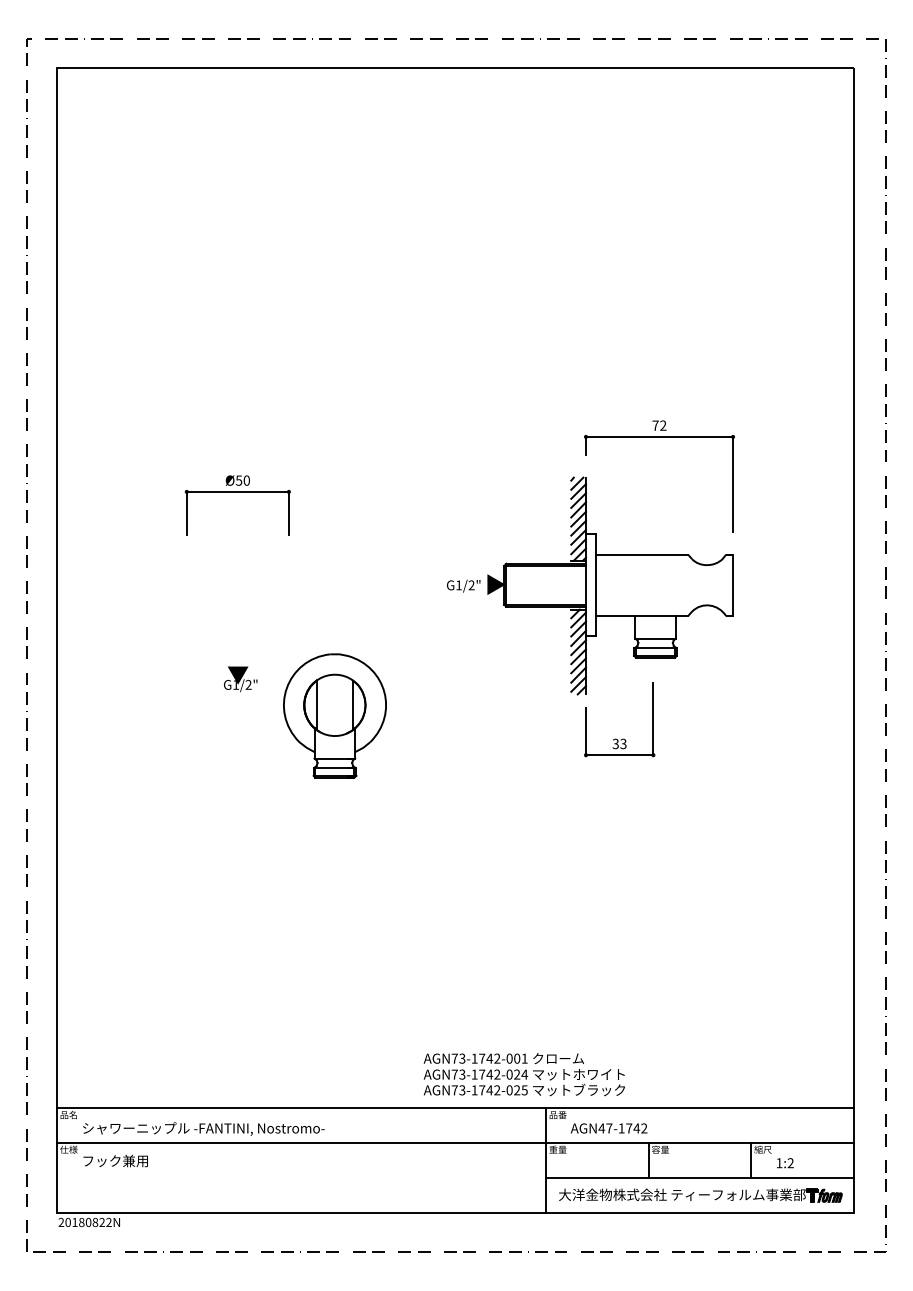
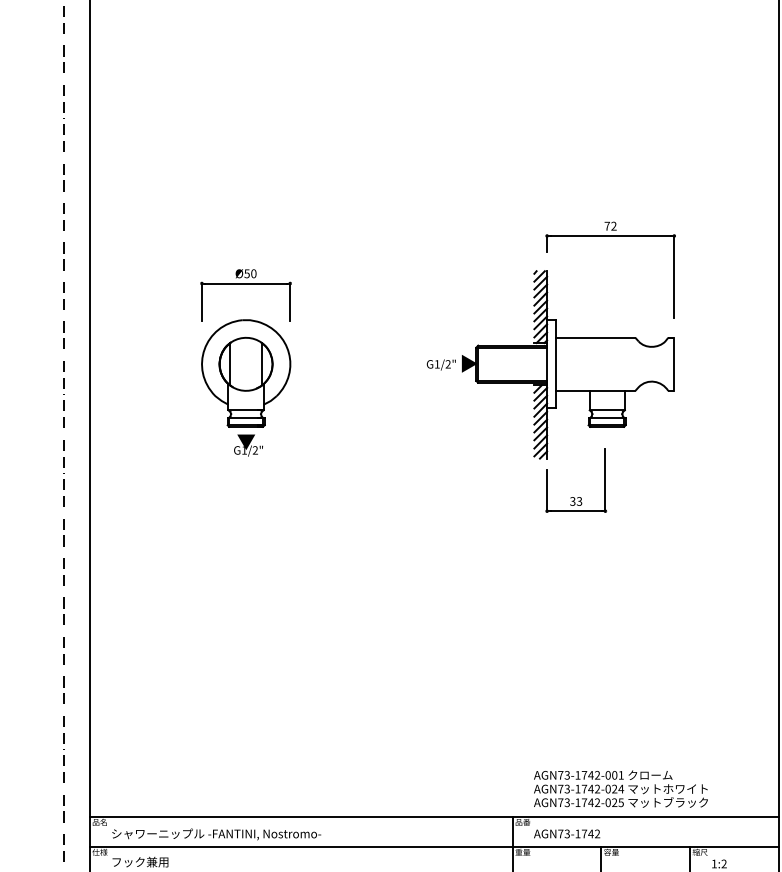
part: (334, 715) -> (245, 373), moved
text: (523, 1074) -> (620, 789), moved
text: (605, 1128) -> (563, 833), AGN47-1742 -> AGN73-1742

